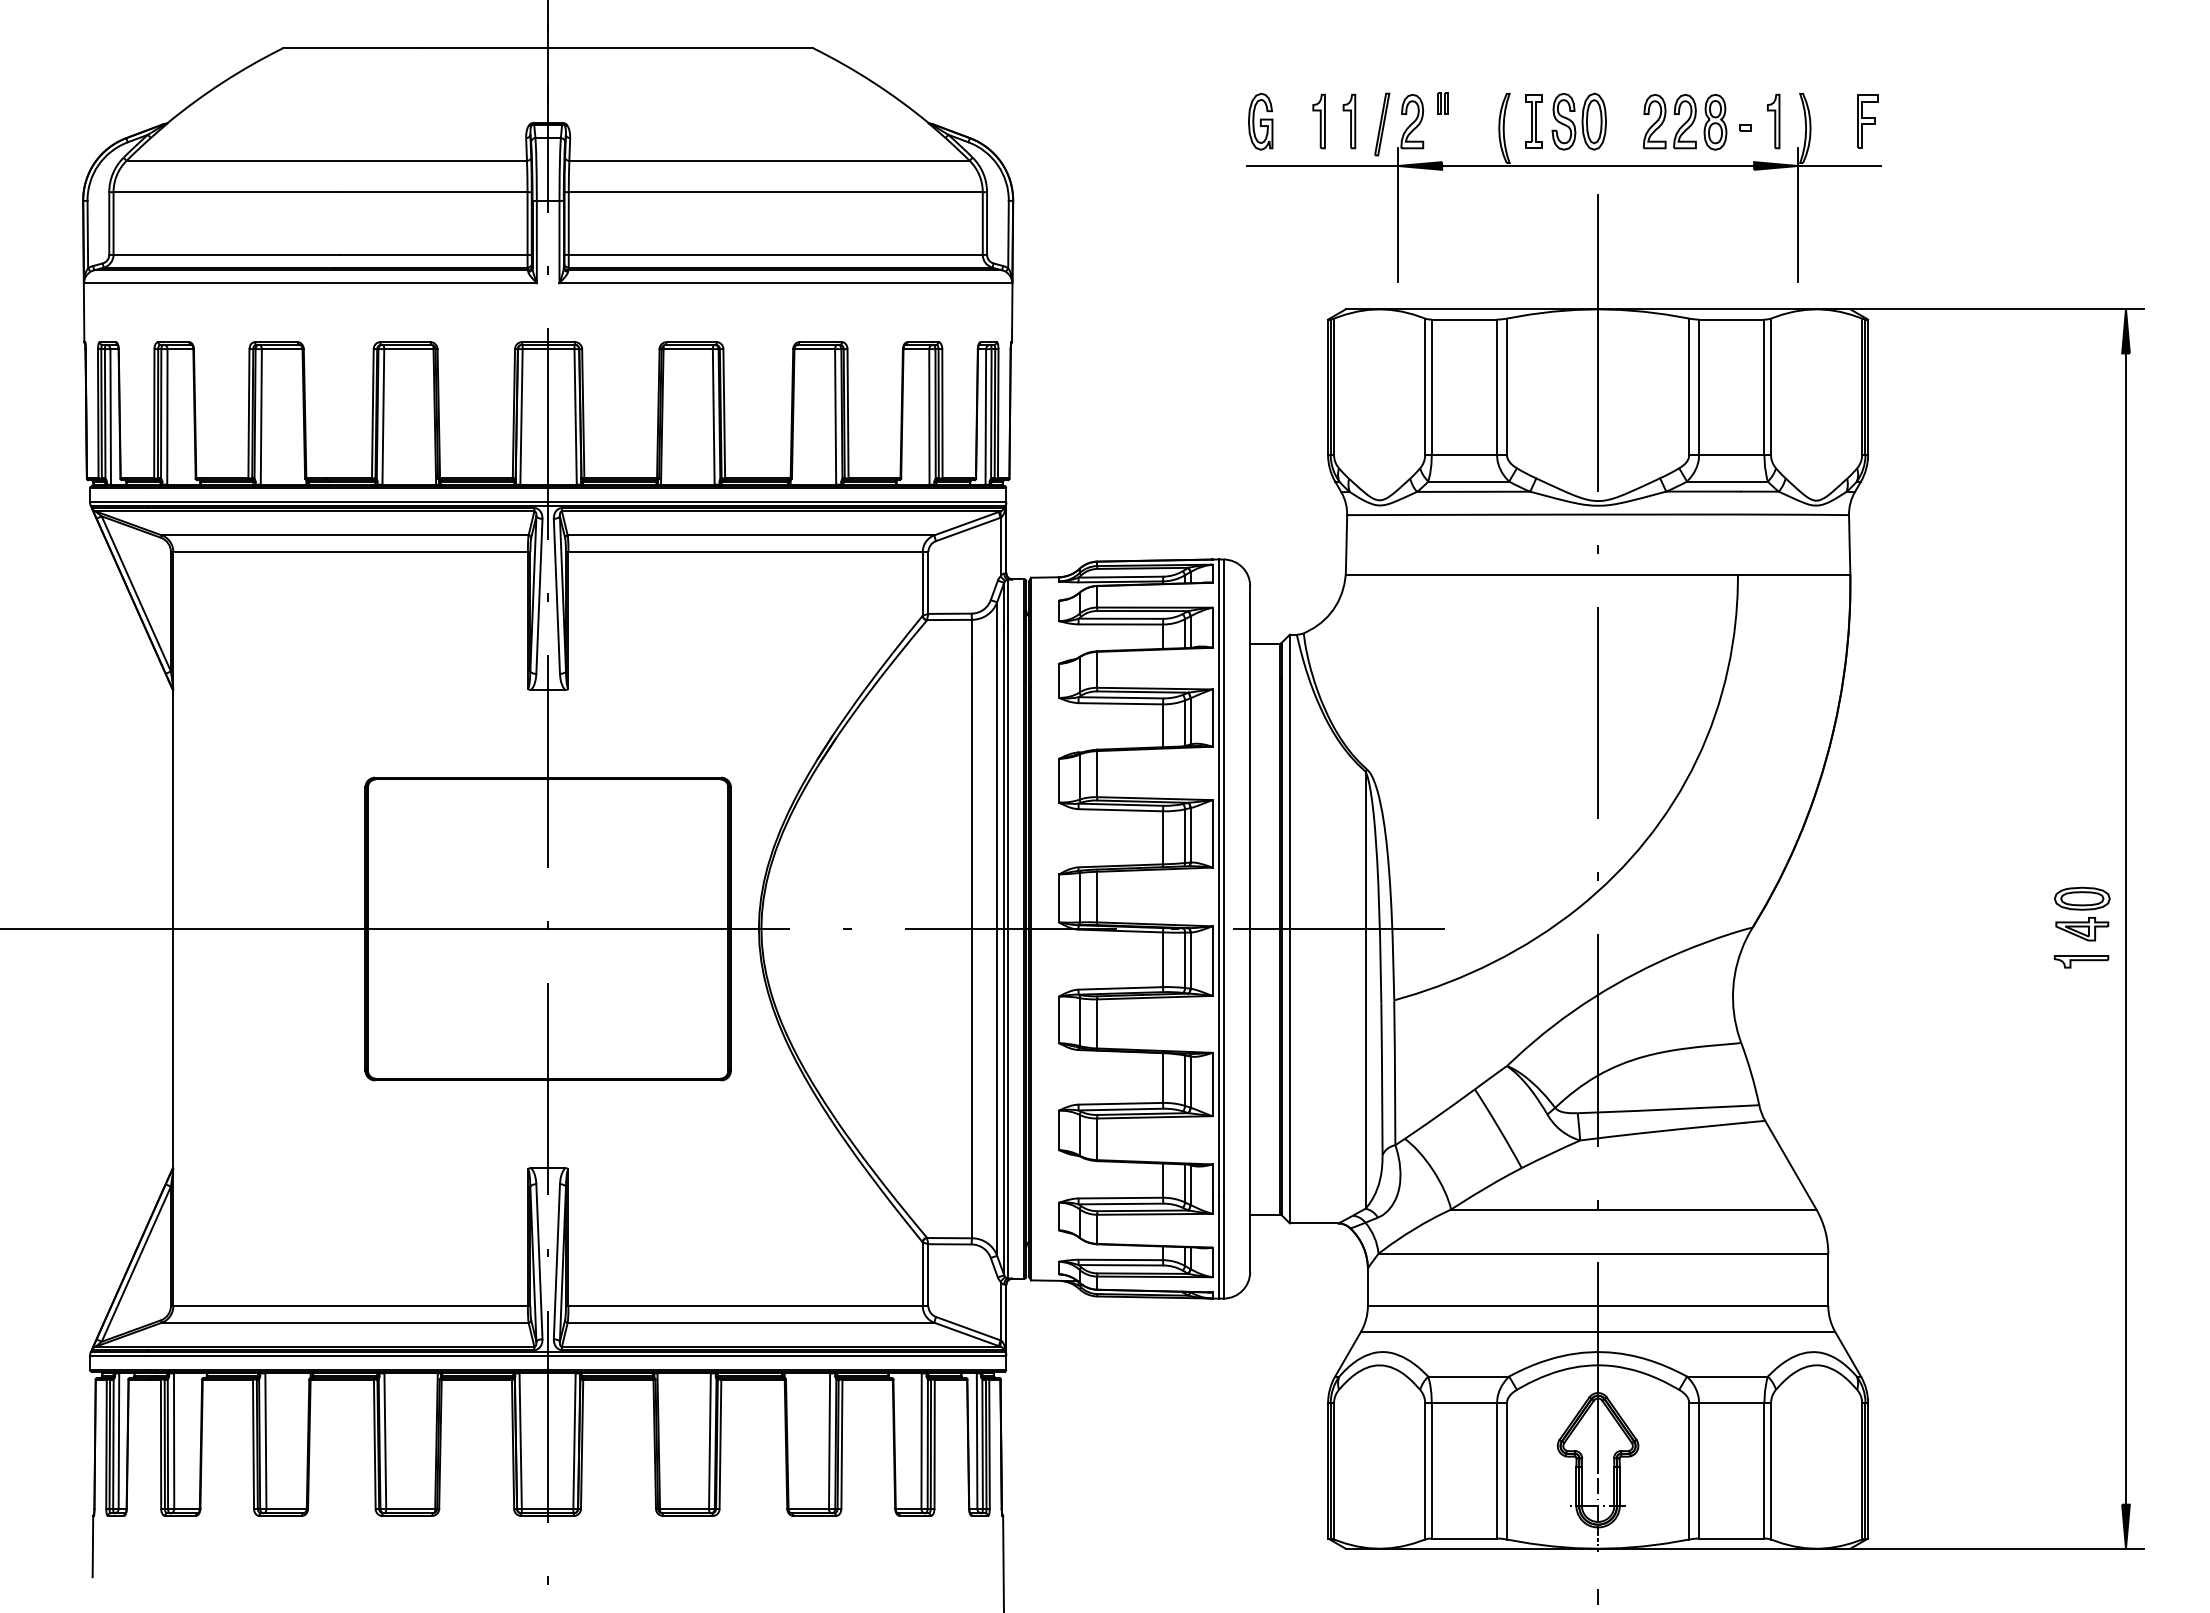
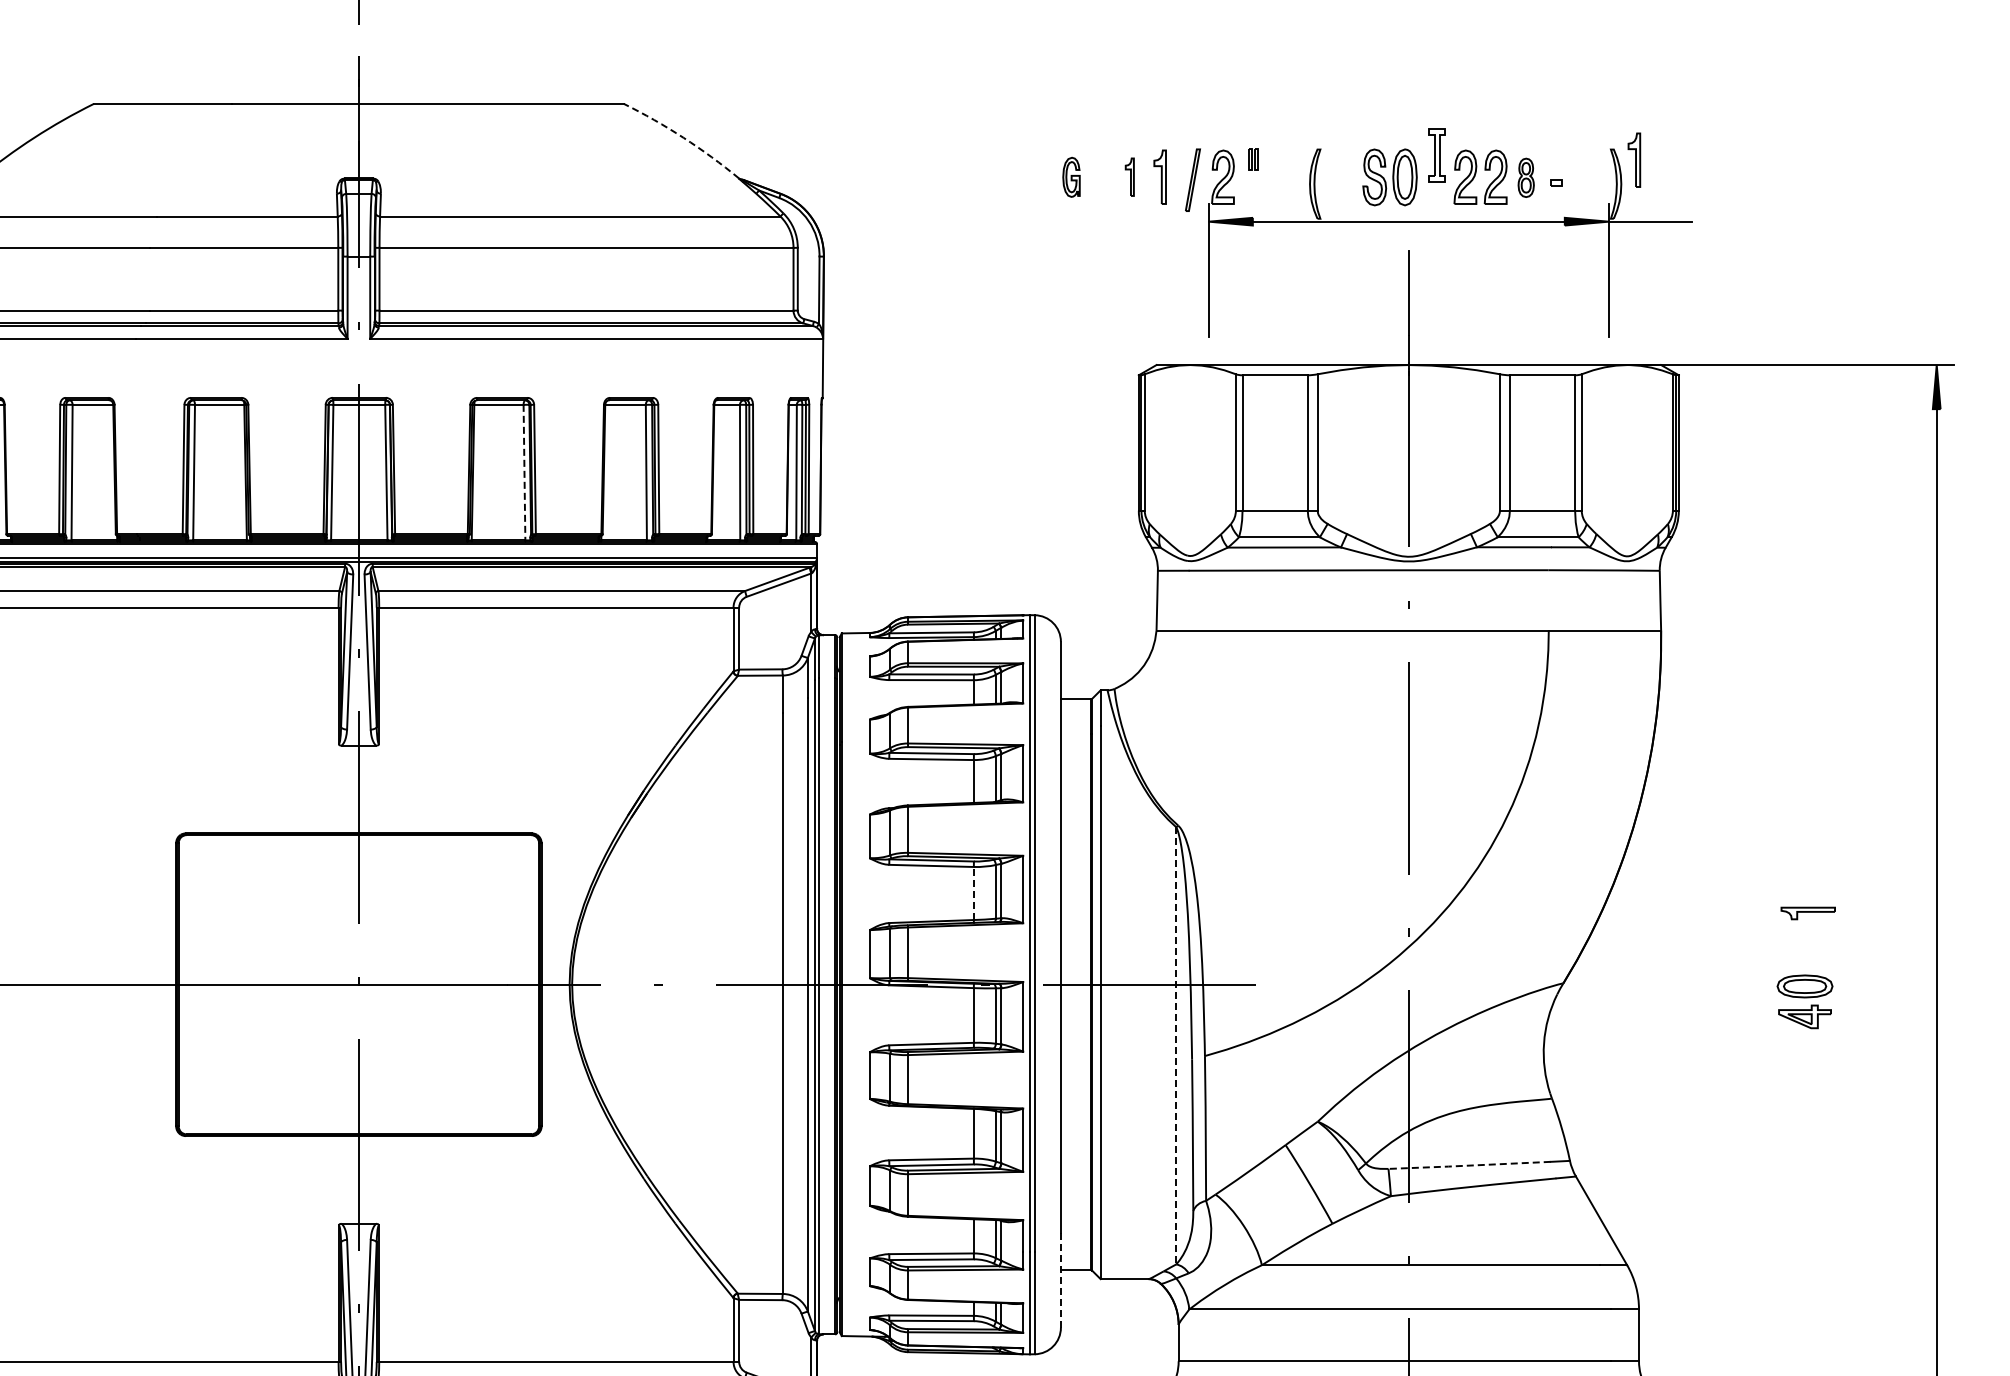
arc: (872, 82) -> (683, 138), solid -> dashed
part: (1260, 121) -> (1071, 177), size x0.7
part: (1318, 121) -> (1129, 177), size x0.7
part: (1533, 121) -> (1437, 155), moved
part: (1715, 121) -> (1526, 177), size x0.7
part: (1773, 121) -> (1634, 160), moved
part: (1867, 121) -> (1678, 177), removed
line: (1322, 166) -> (1133, 222), removed
line: (713, 416) -> (524, 472), solid -> dashed
line: (1163, 837) -> (974, 893), solid -> dashed
part: (2082, 913) -> (1805, 1001), moved
part: (2081, 961) -> (1808, 913), moved
line: (1365, 990) -> (1176, 1046), solid -> dashed
line: (1657, 1109) -> (1468, 1165), solid -> dashed
line: (1250, 1225) -> (1061, 1281), solid -> dashed

